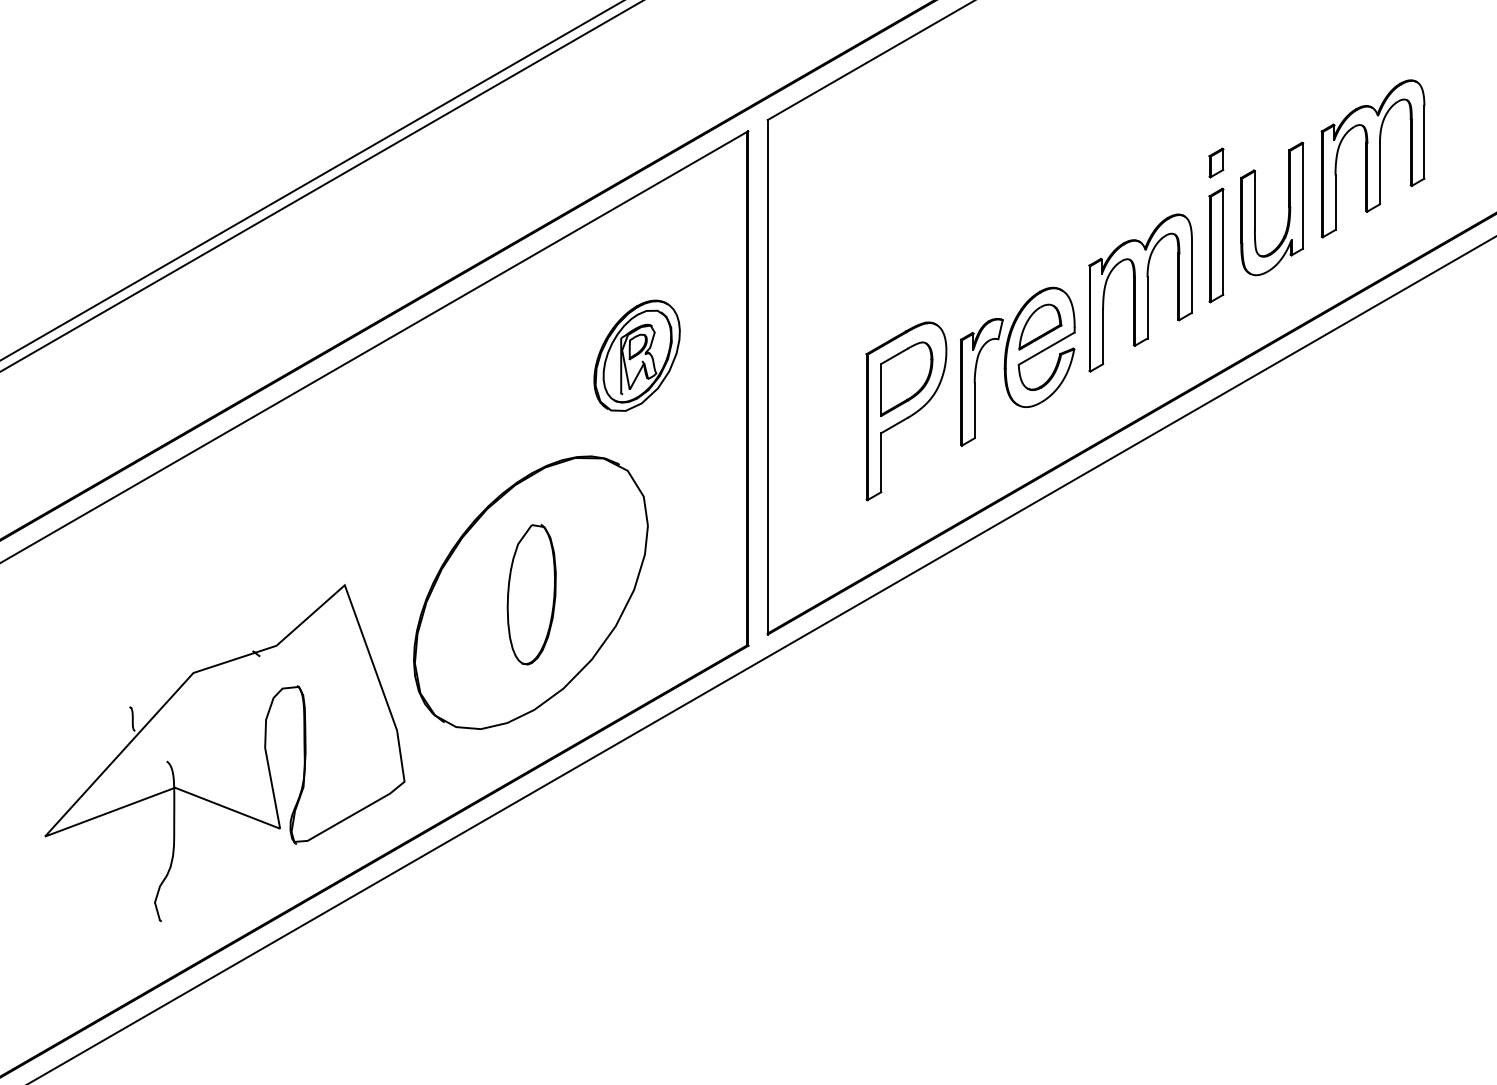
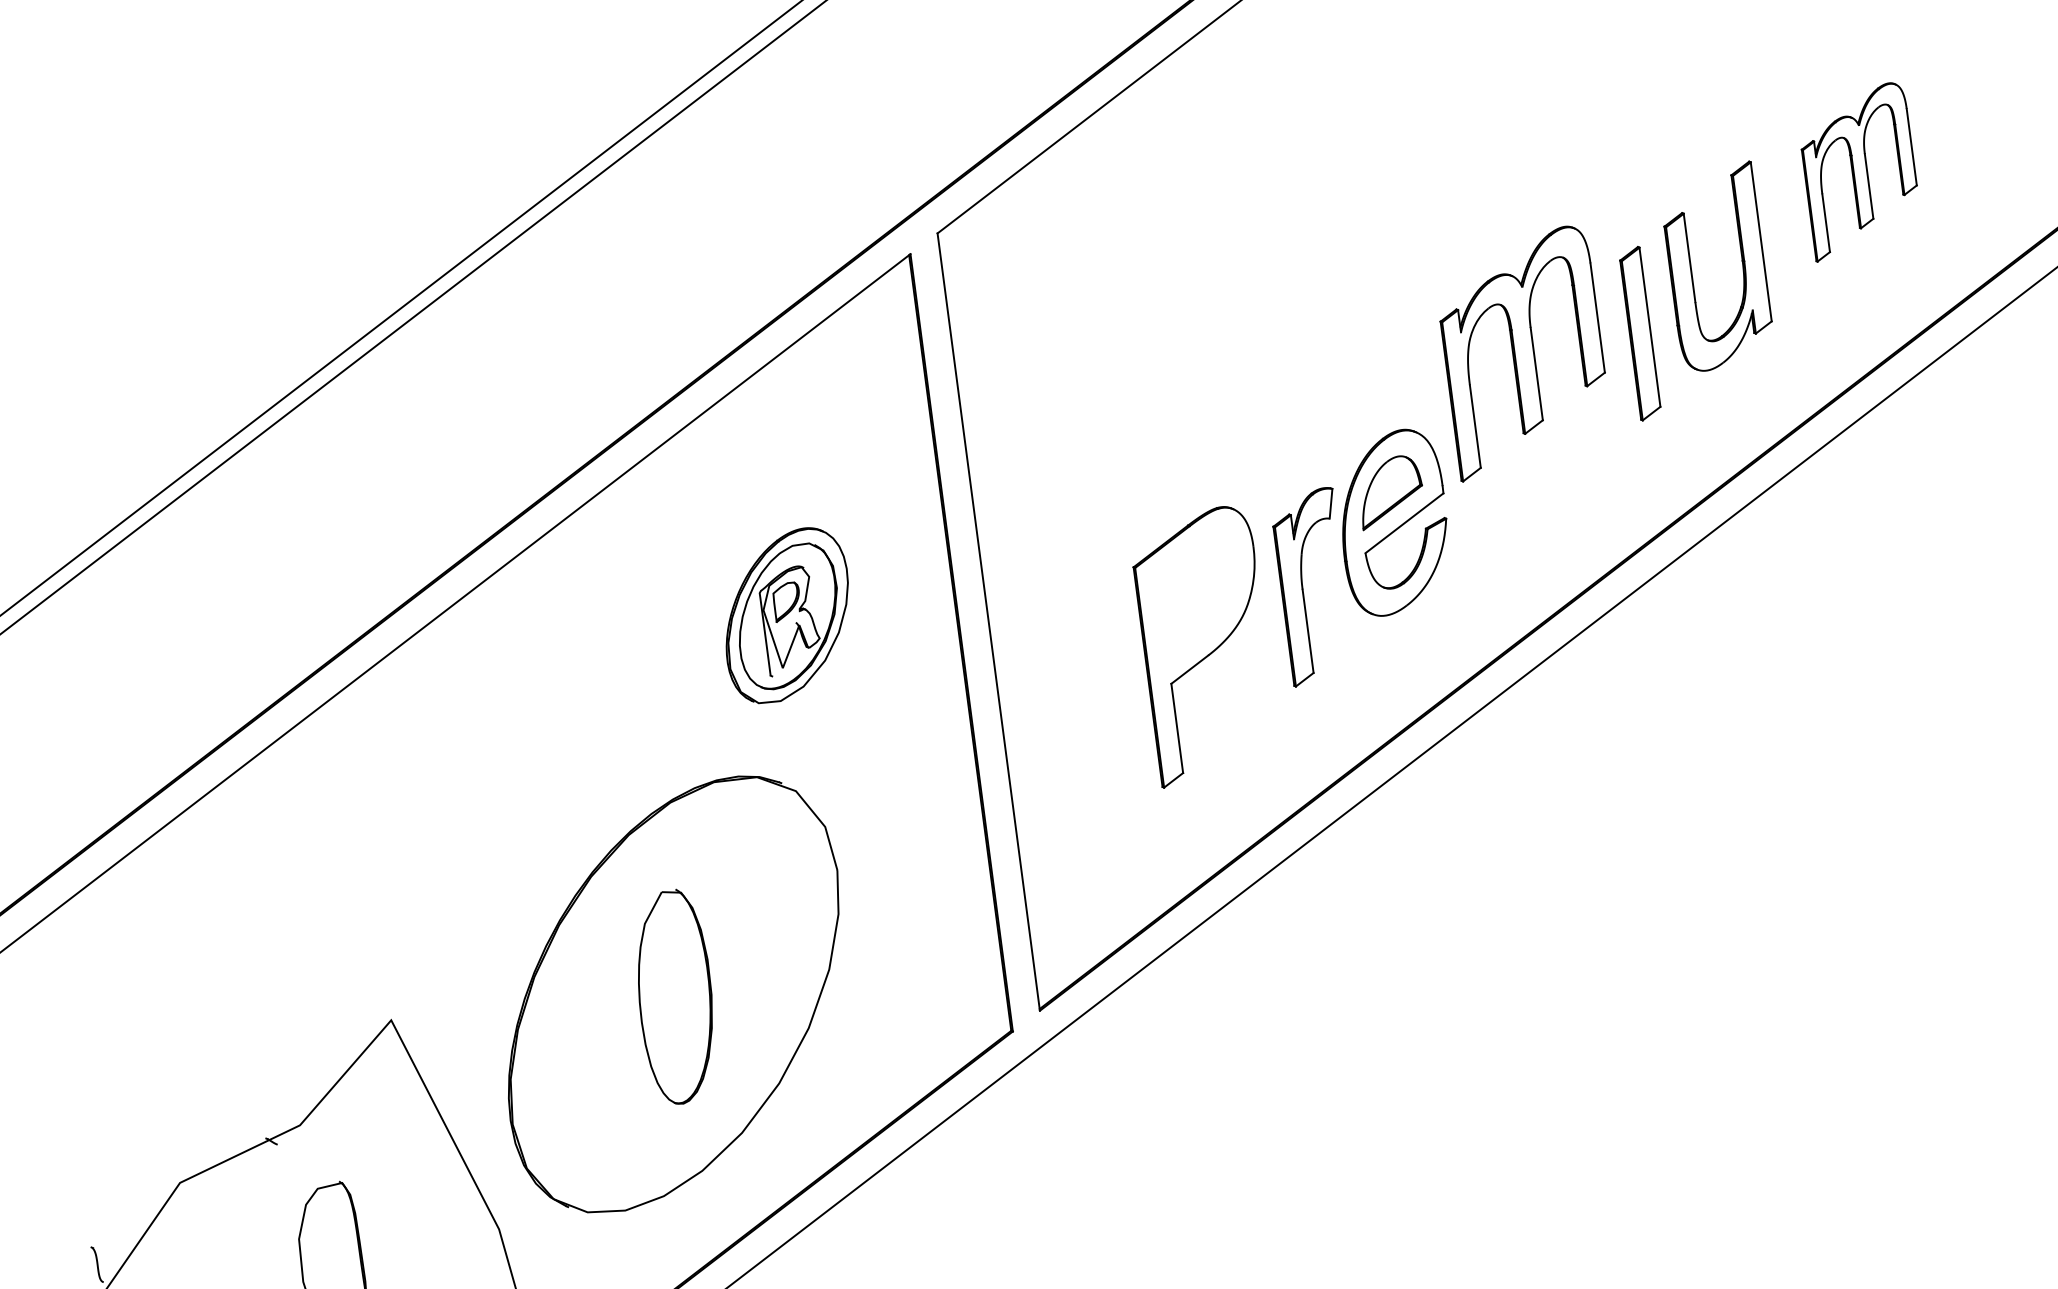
part: (1372, 158) -> (1858, 171), size x0.7
part: (1216, 162) -> (1623, 208), removed
part: (1140, 292) -> (1523, 352), moved
part: (906, 378) -> (1198, 596), removed

